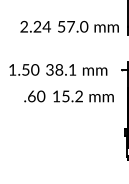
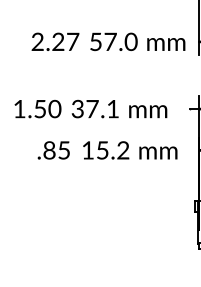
text: (46, 26) -> (72, 41), 2.24 -> 2.27
text: (59, 69) -> (92, 108), 38.1 -> 37.1
text: (36, 96) -> (56, 150), .60 -> .85

